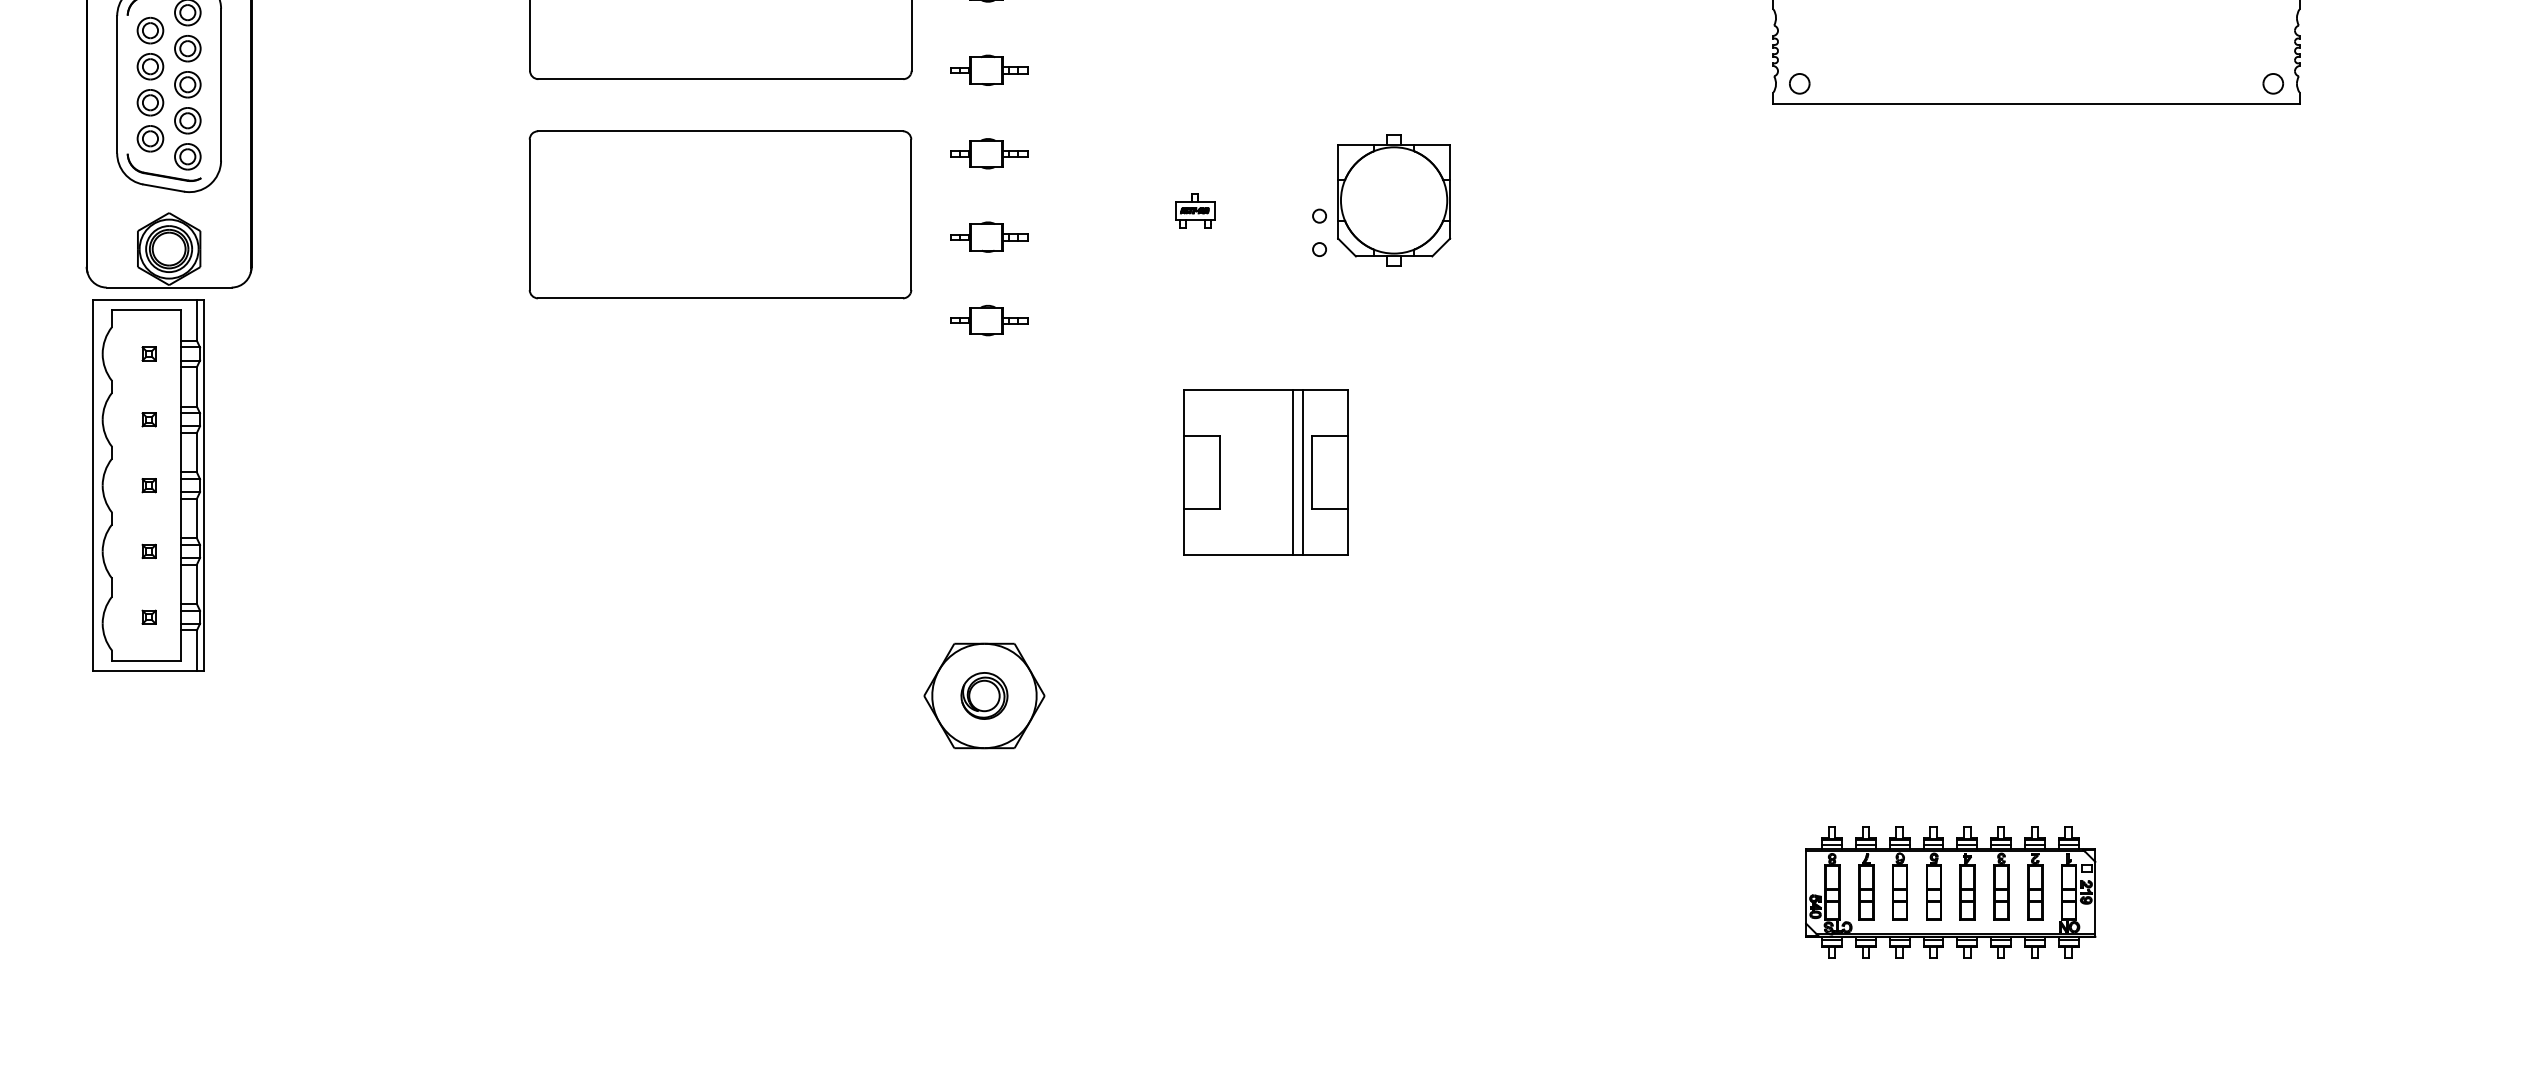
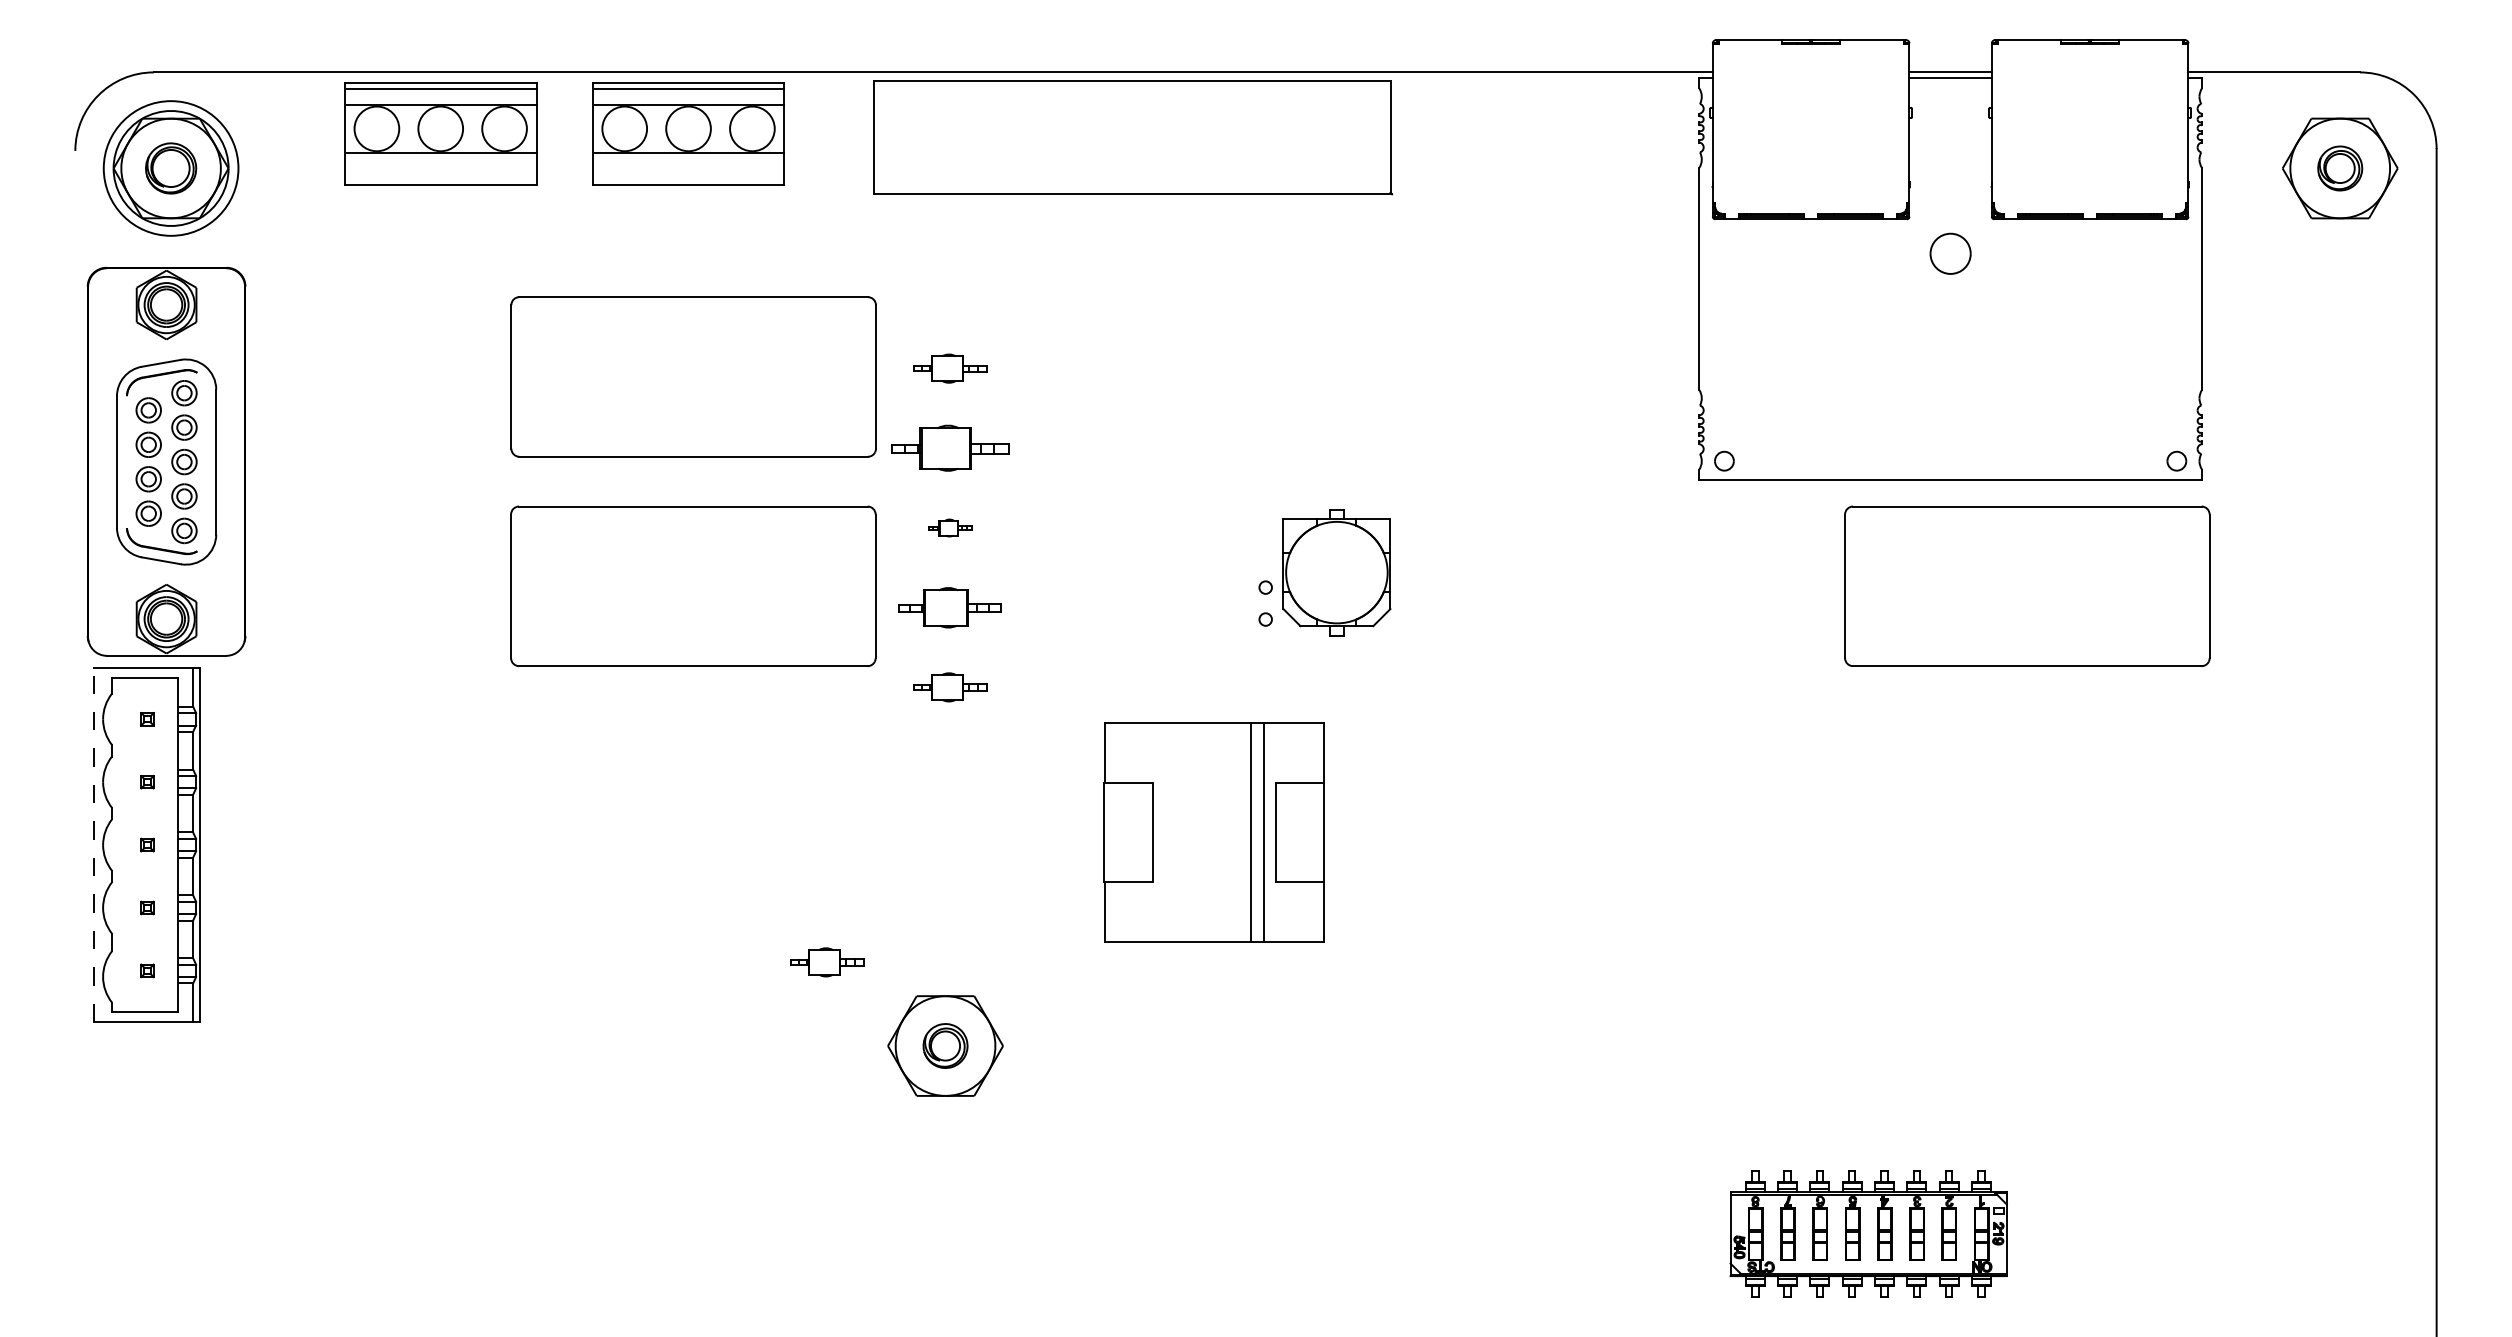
part: (989, 70) -> (950, 448), size x1.6
part: (989, 153) -> (950, 527), size x0.6
part: (1194, 210) -> (1146, 582), removed
part: (2116, 213) -> (2027, 585), added
part: (989, 236) -> (950, 607), size x1.4
part: (1265, 472) -> (1214, 832), size x1.4
line: (92, 485) -> (93, 844), solid -> dashed
part: (860, 608) -> (827, 962), added

